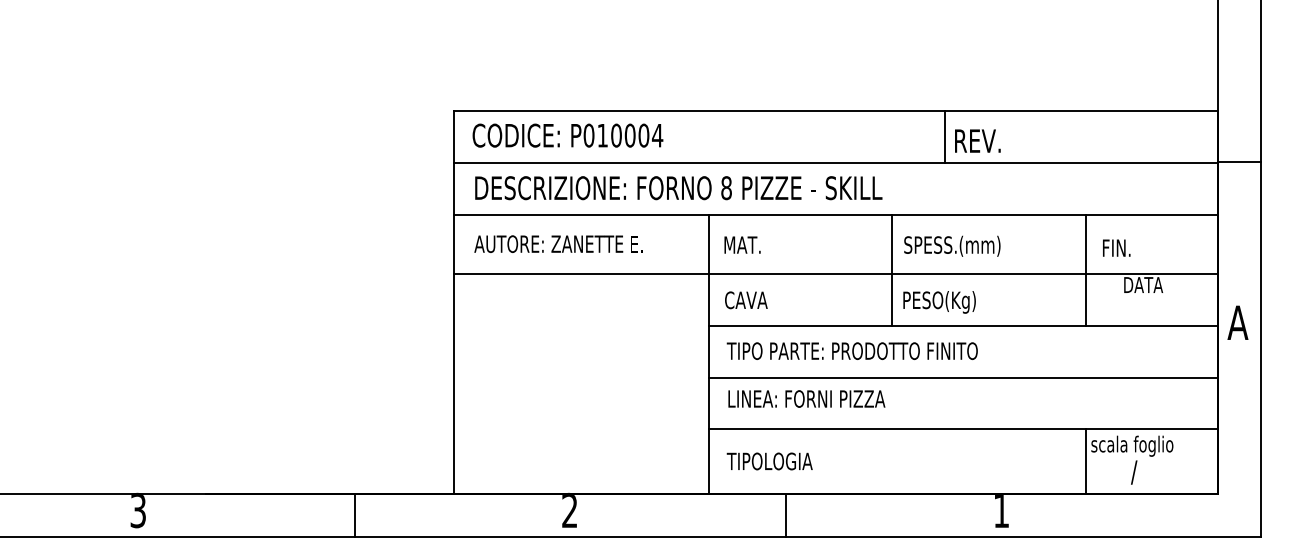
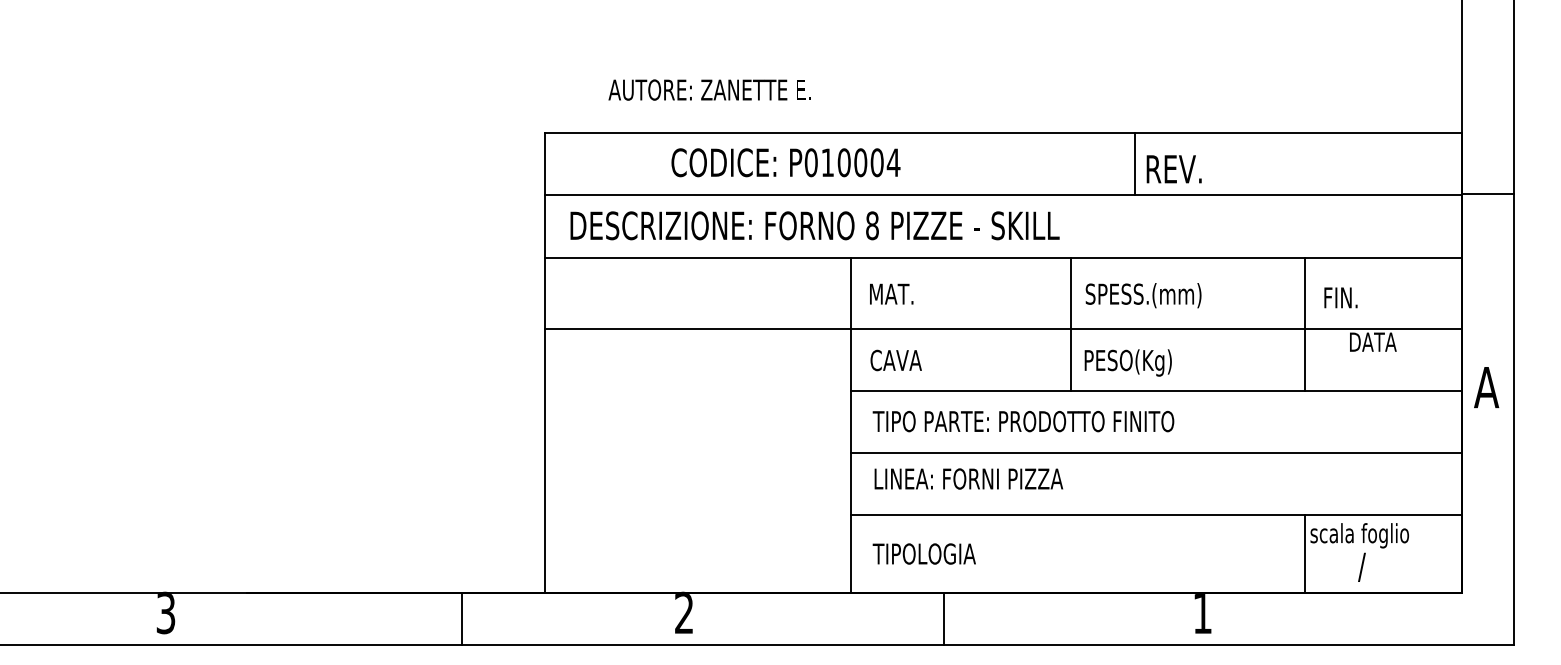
text: (567, 135) -> (785, 162), moved
text: (558, 243) -> (709, 89), moved
line: (354, 515) -> (461, 618), moved

